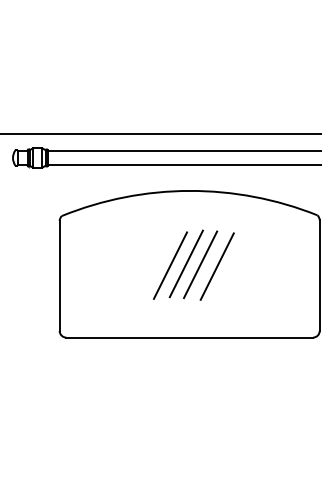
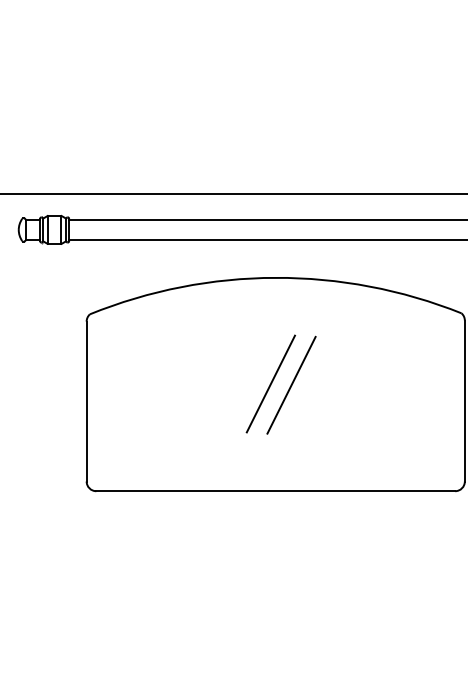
line: (170, 265) -> (247, 386), removed
line: (216, 266) -> (314, 387), removed

